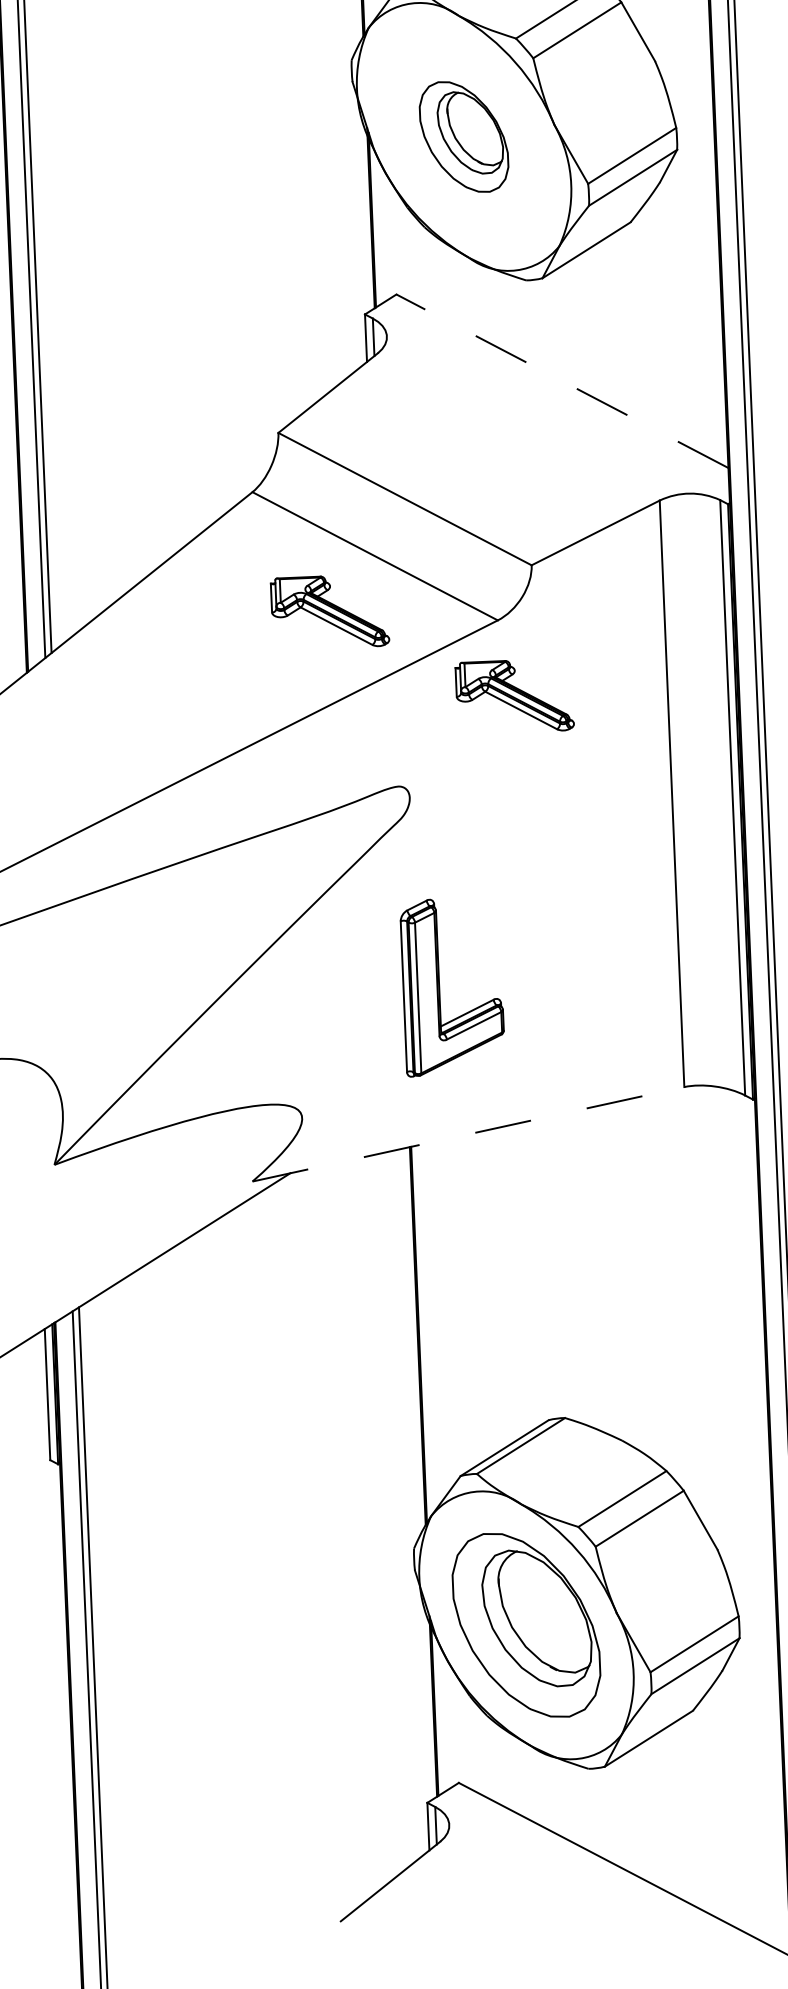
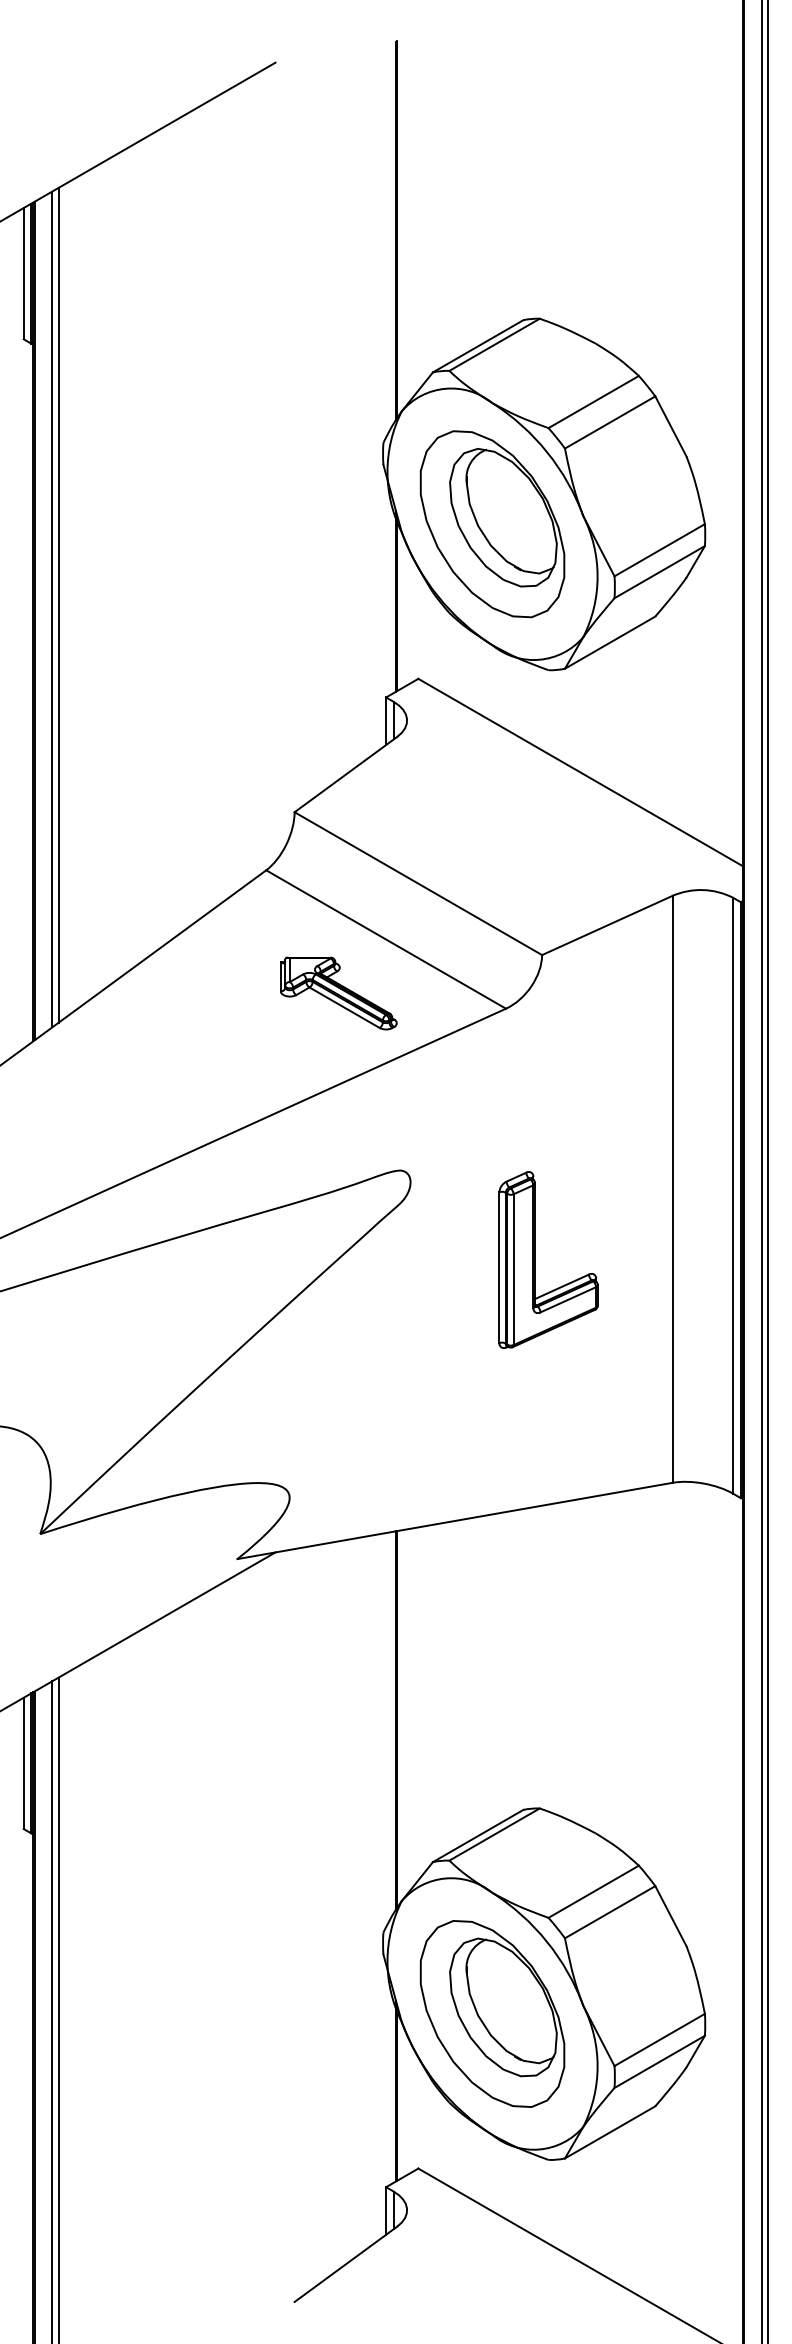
part: (464, 137) -> (492, 524), size x1.67
line: (562, 381) -> (580, 772), dashed -> solid
part: (514, 696) -> (519, 1085), removed
part: (439, 986) -> (535, 1259), moved
line: (468, 1133) -> (455, 1520), dashed -> solid

